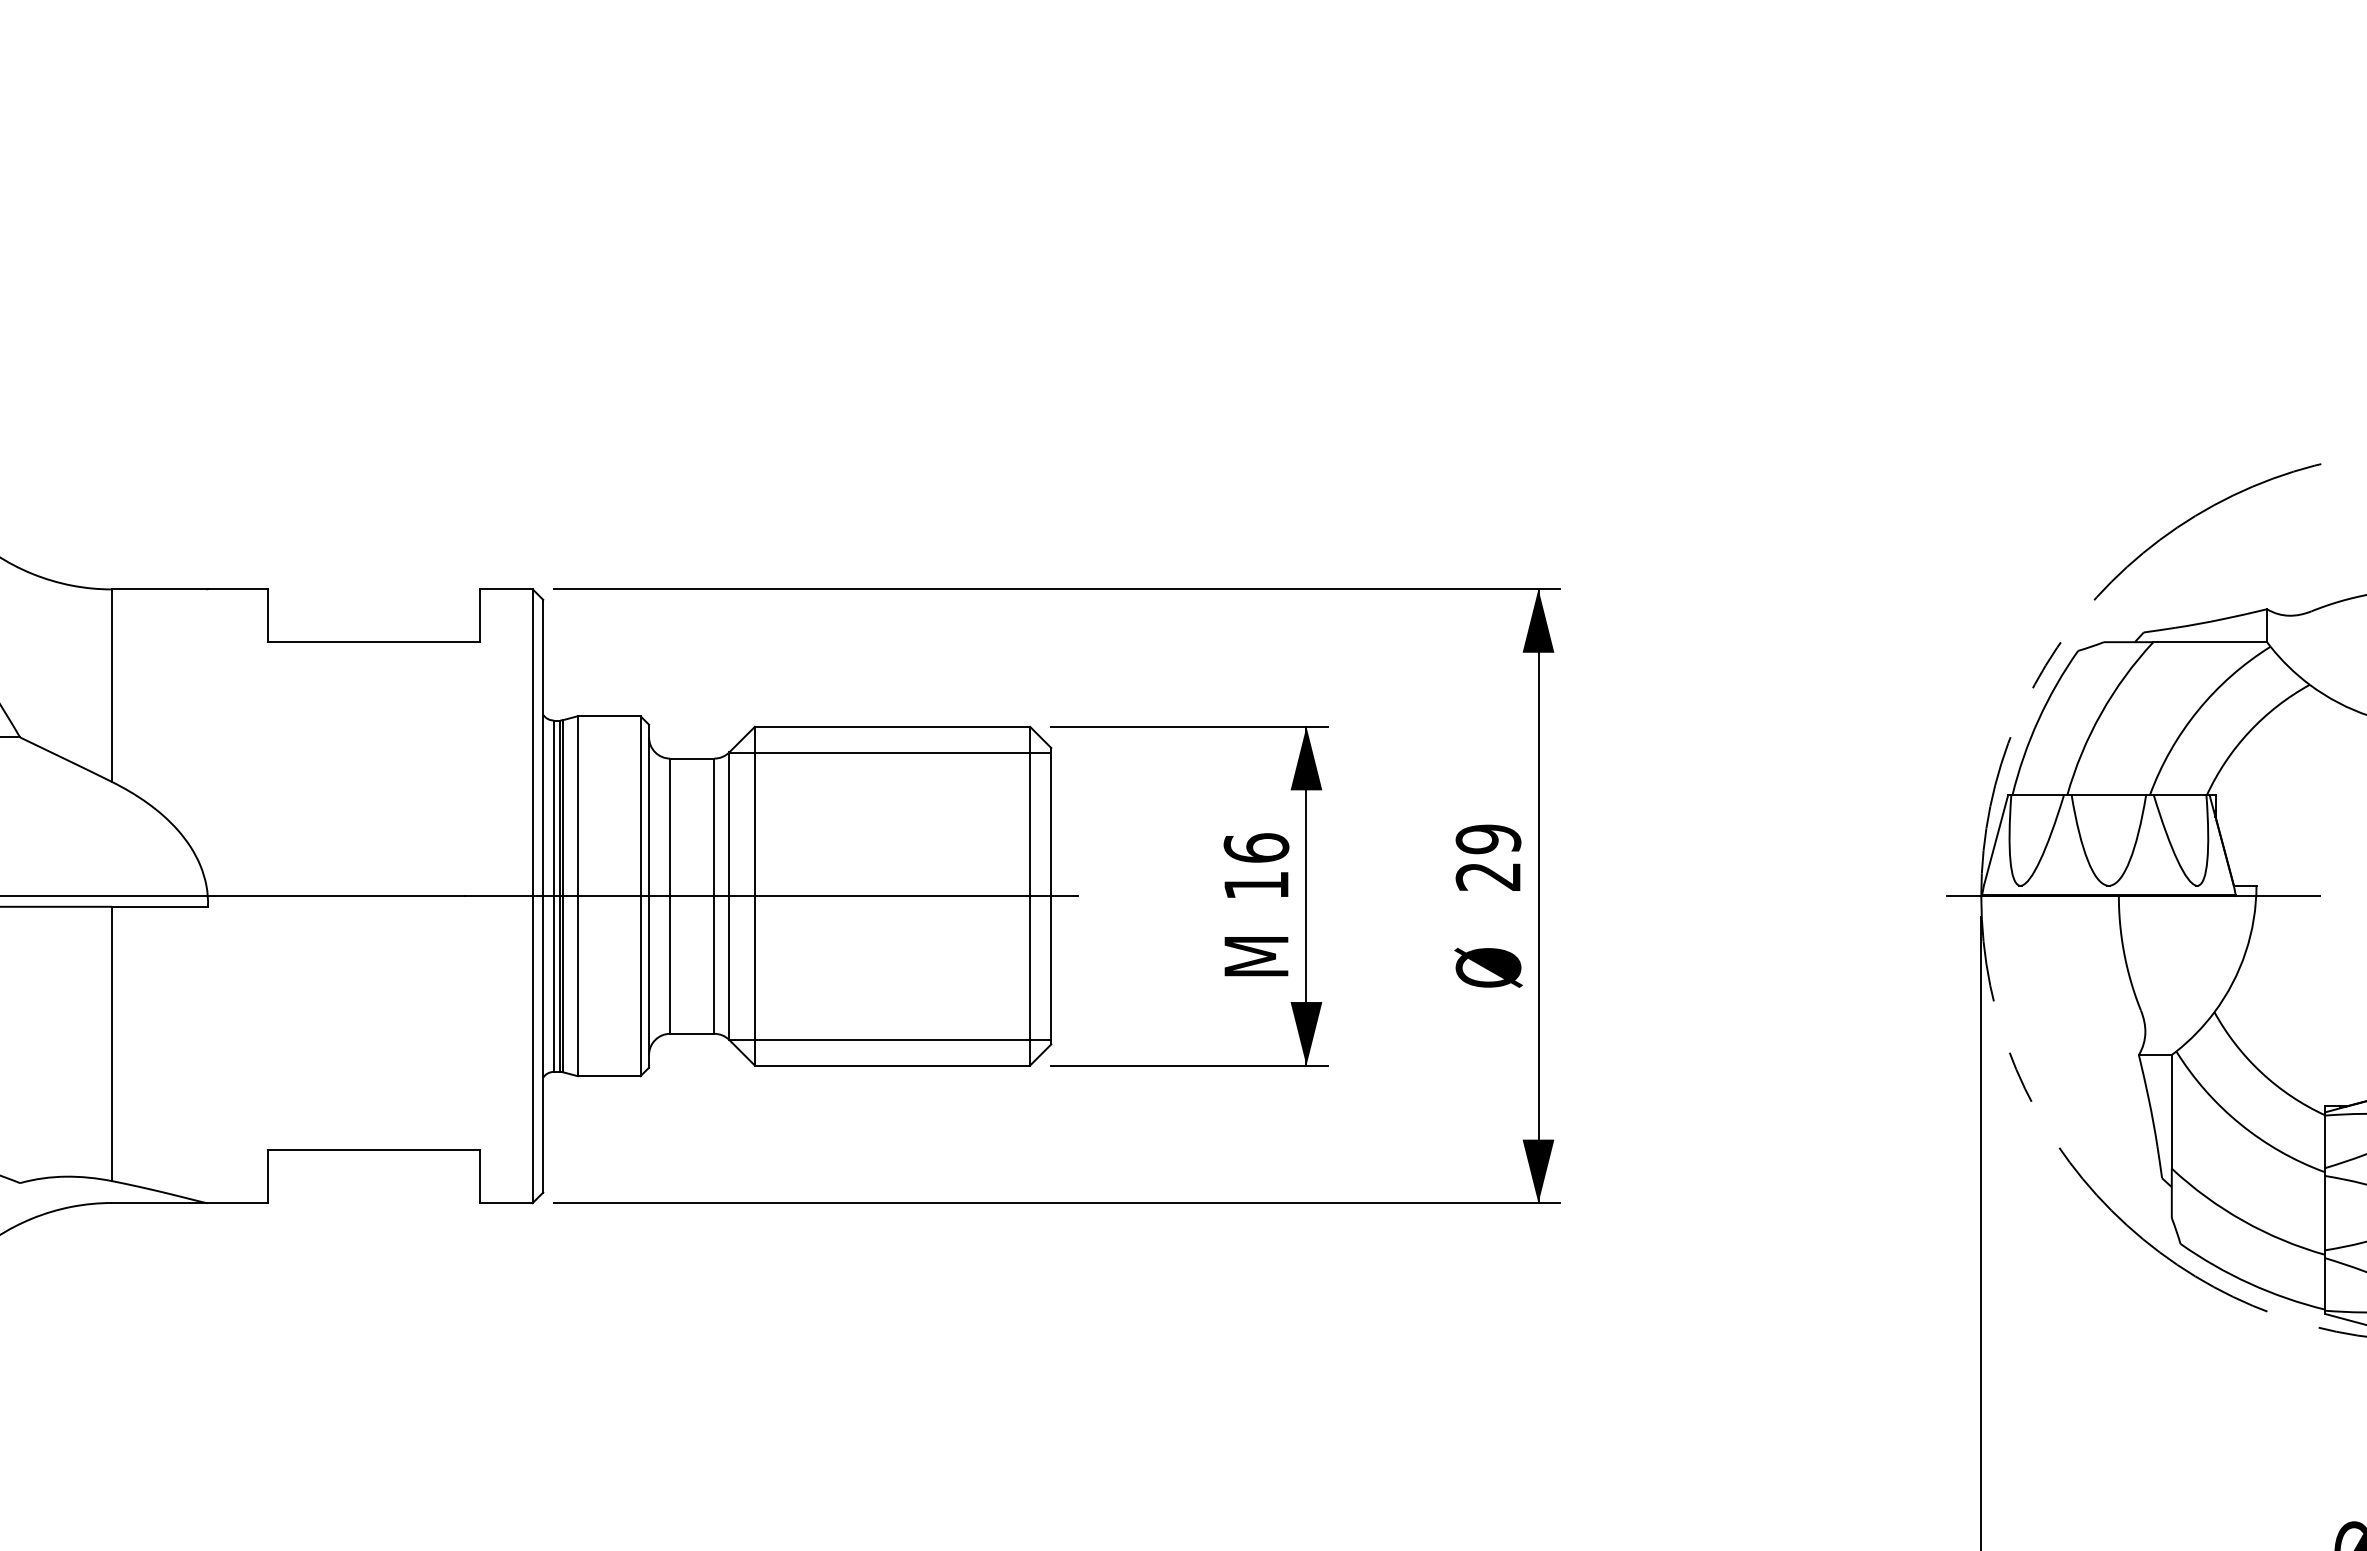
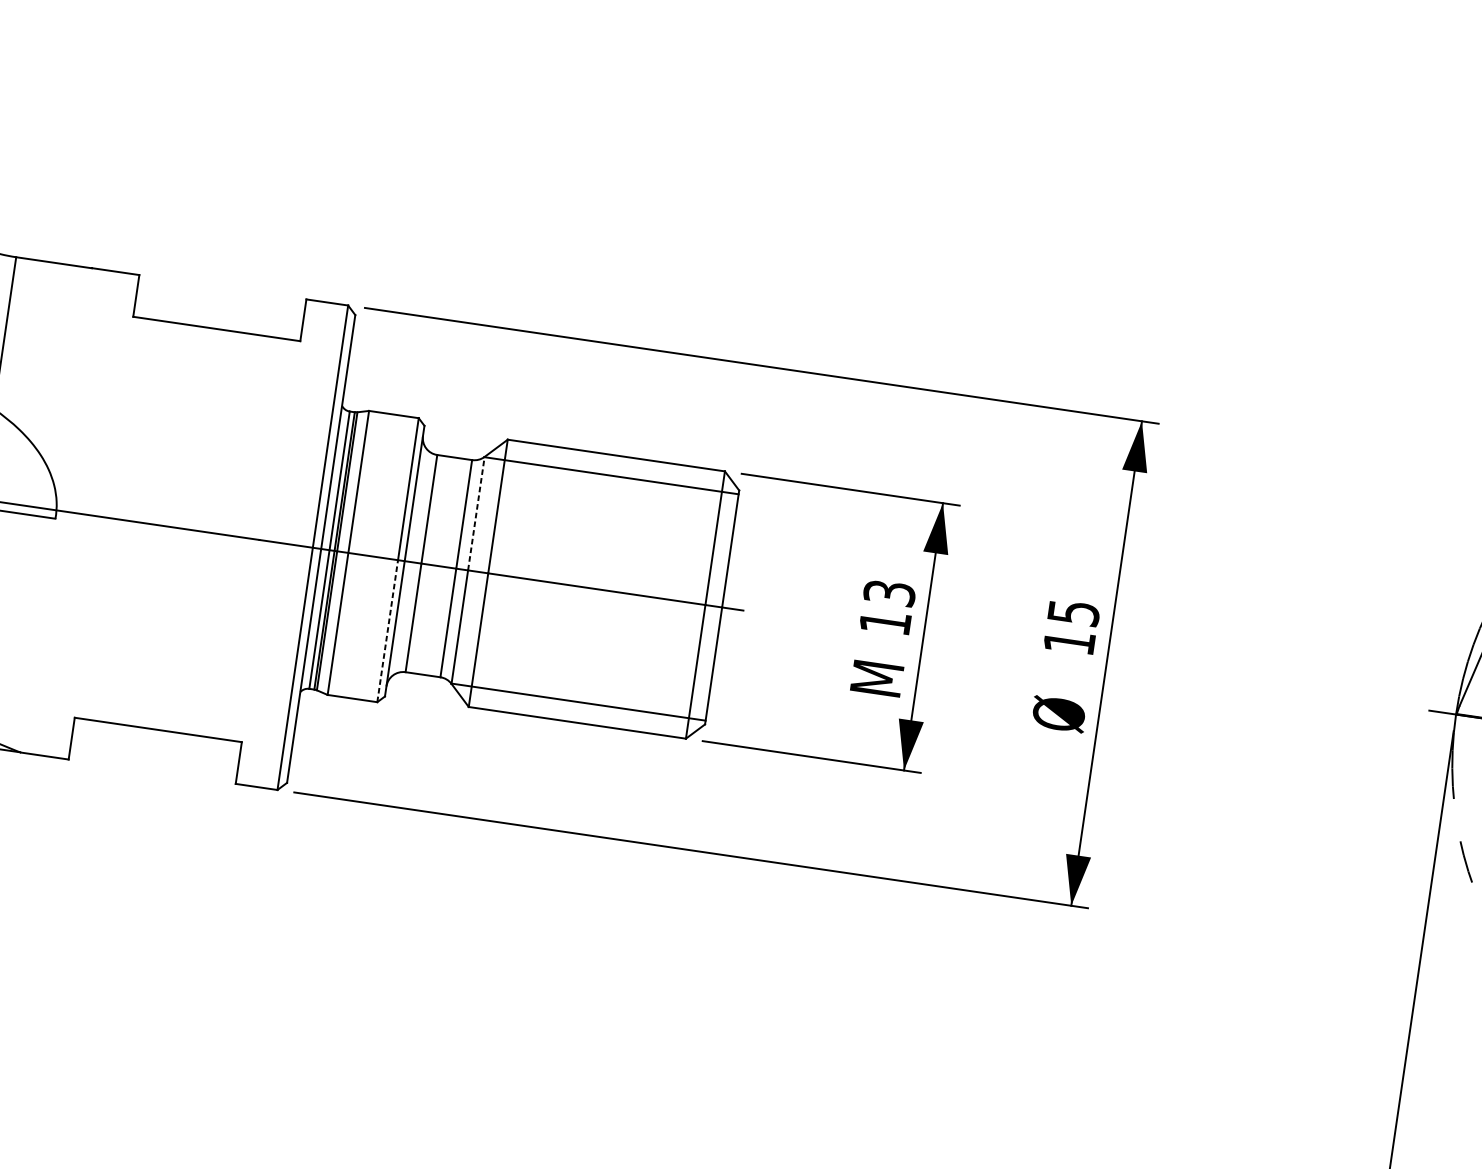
line: (729, 824) -> (476, 513), solid -> dashed
text: (1256, 847) -> (889, 592), 16 -> 13
text: (1488, 857) -> (1071, 627), 29 -> 15
line: (640, 986) -> (387, 631), solid -> dashed

